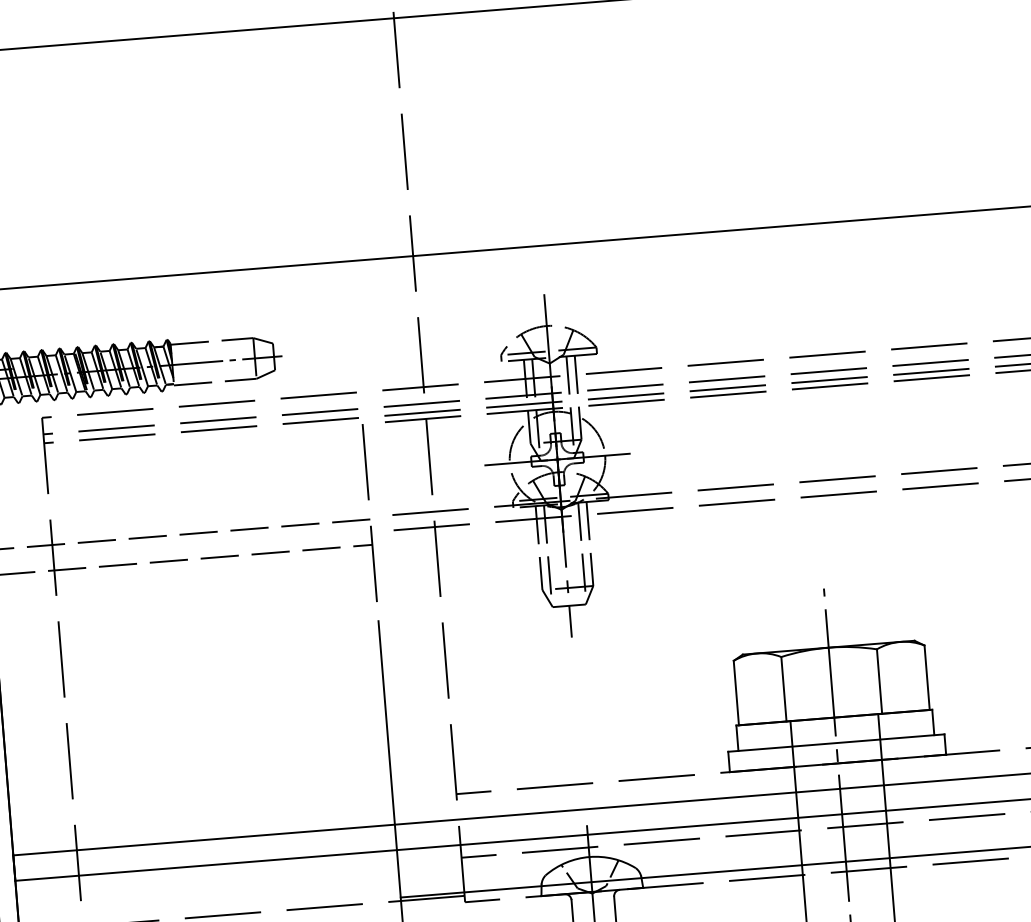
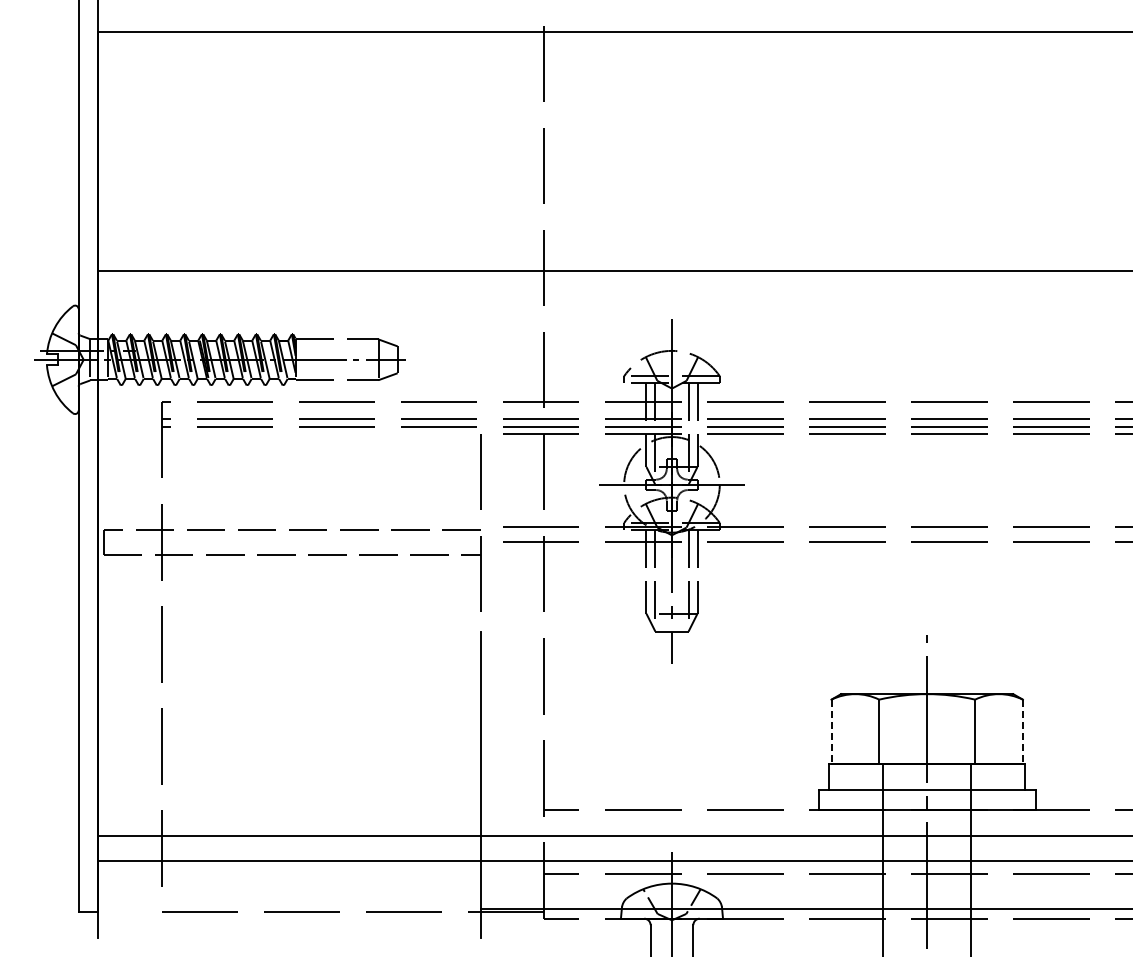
line: (926, 678) -> (1022, 732), solid -> dashed
line: (736, 693) -> (831, 732), solid -> dashed

